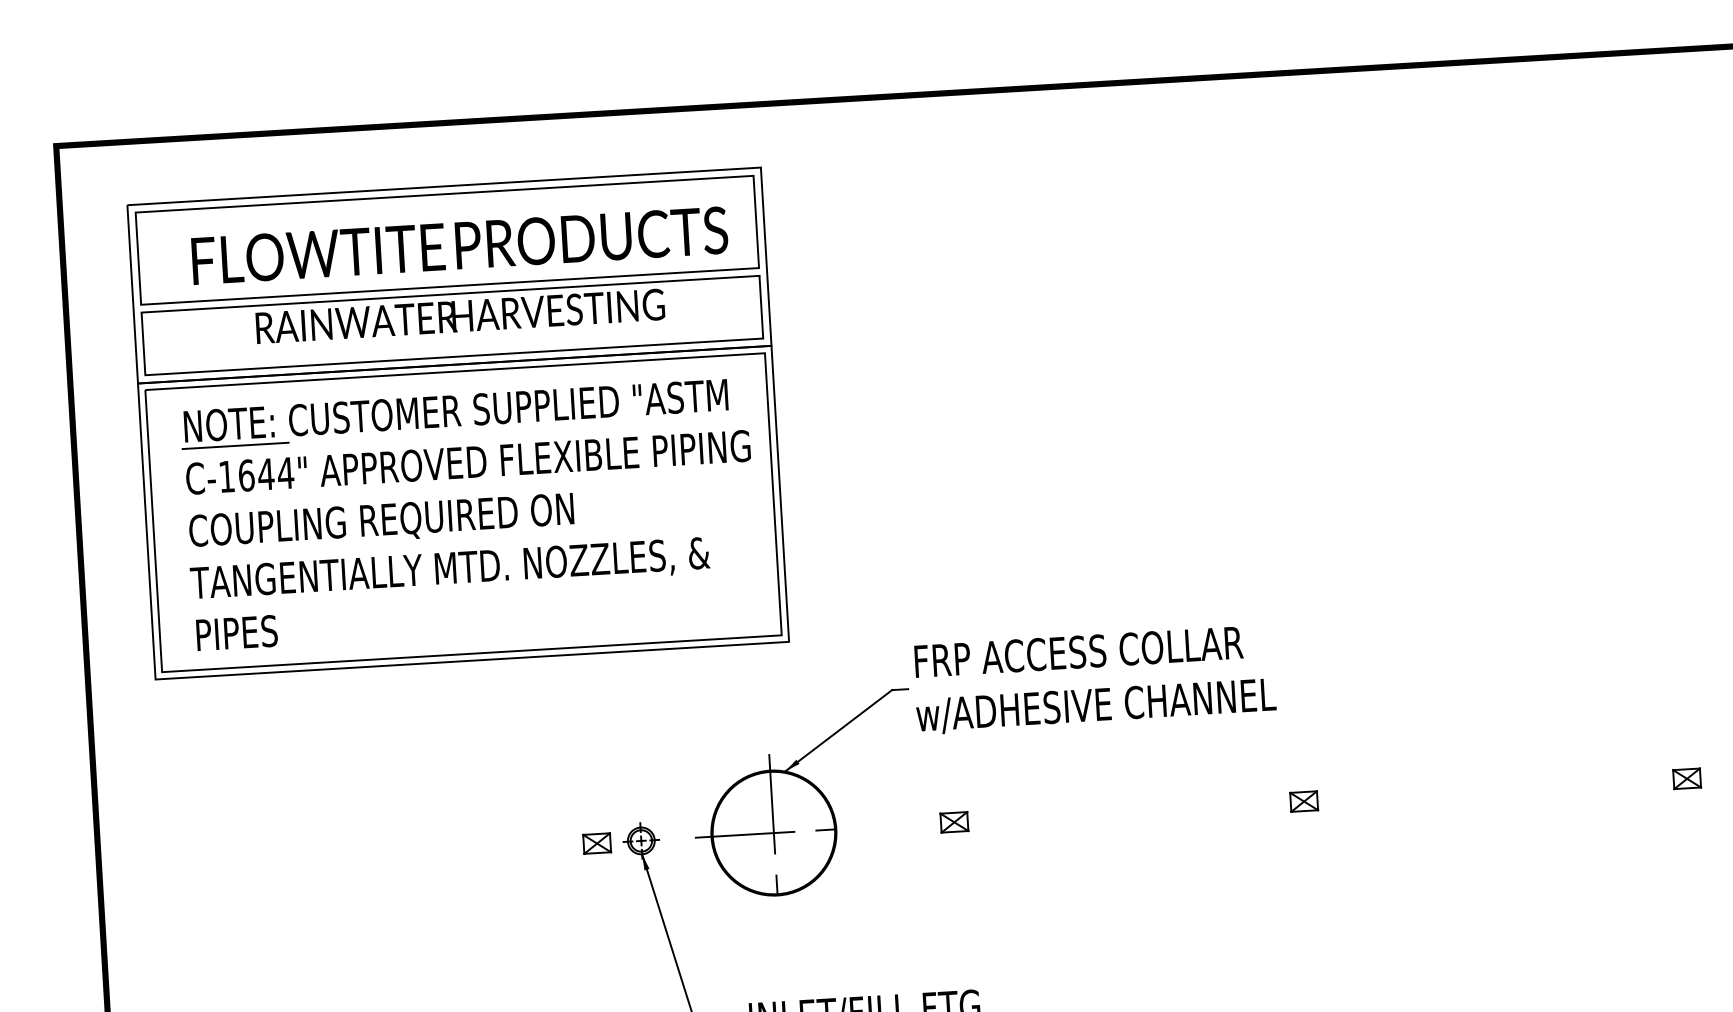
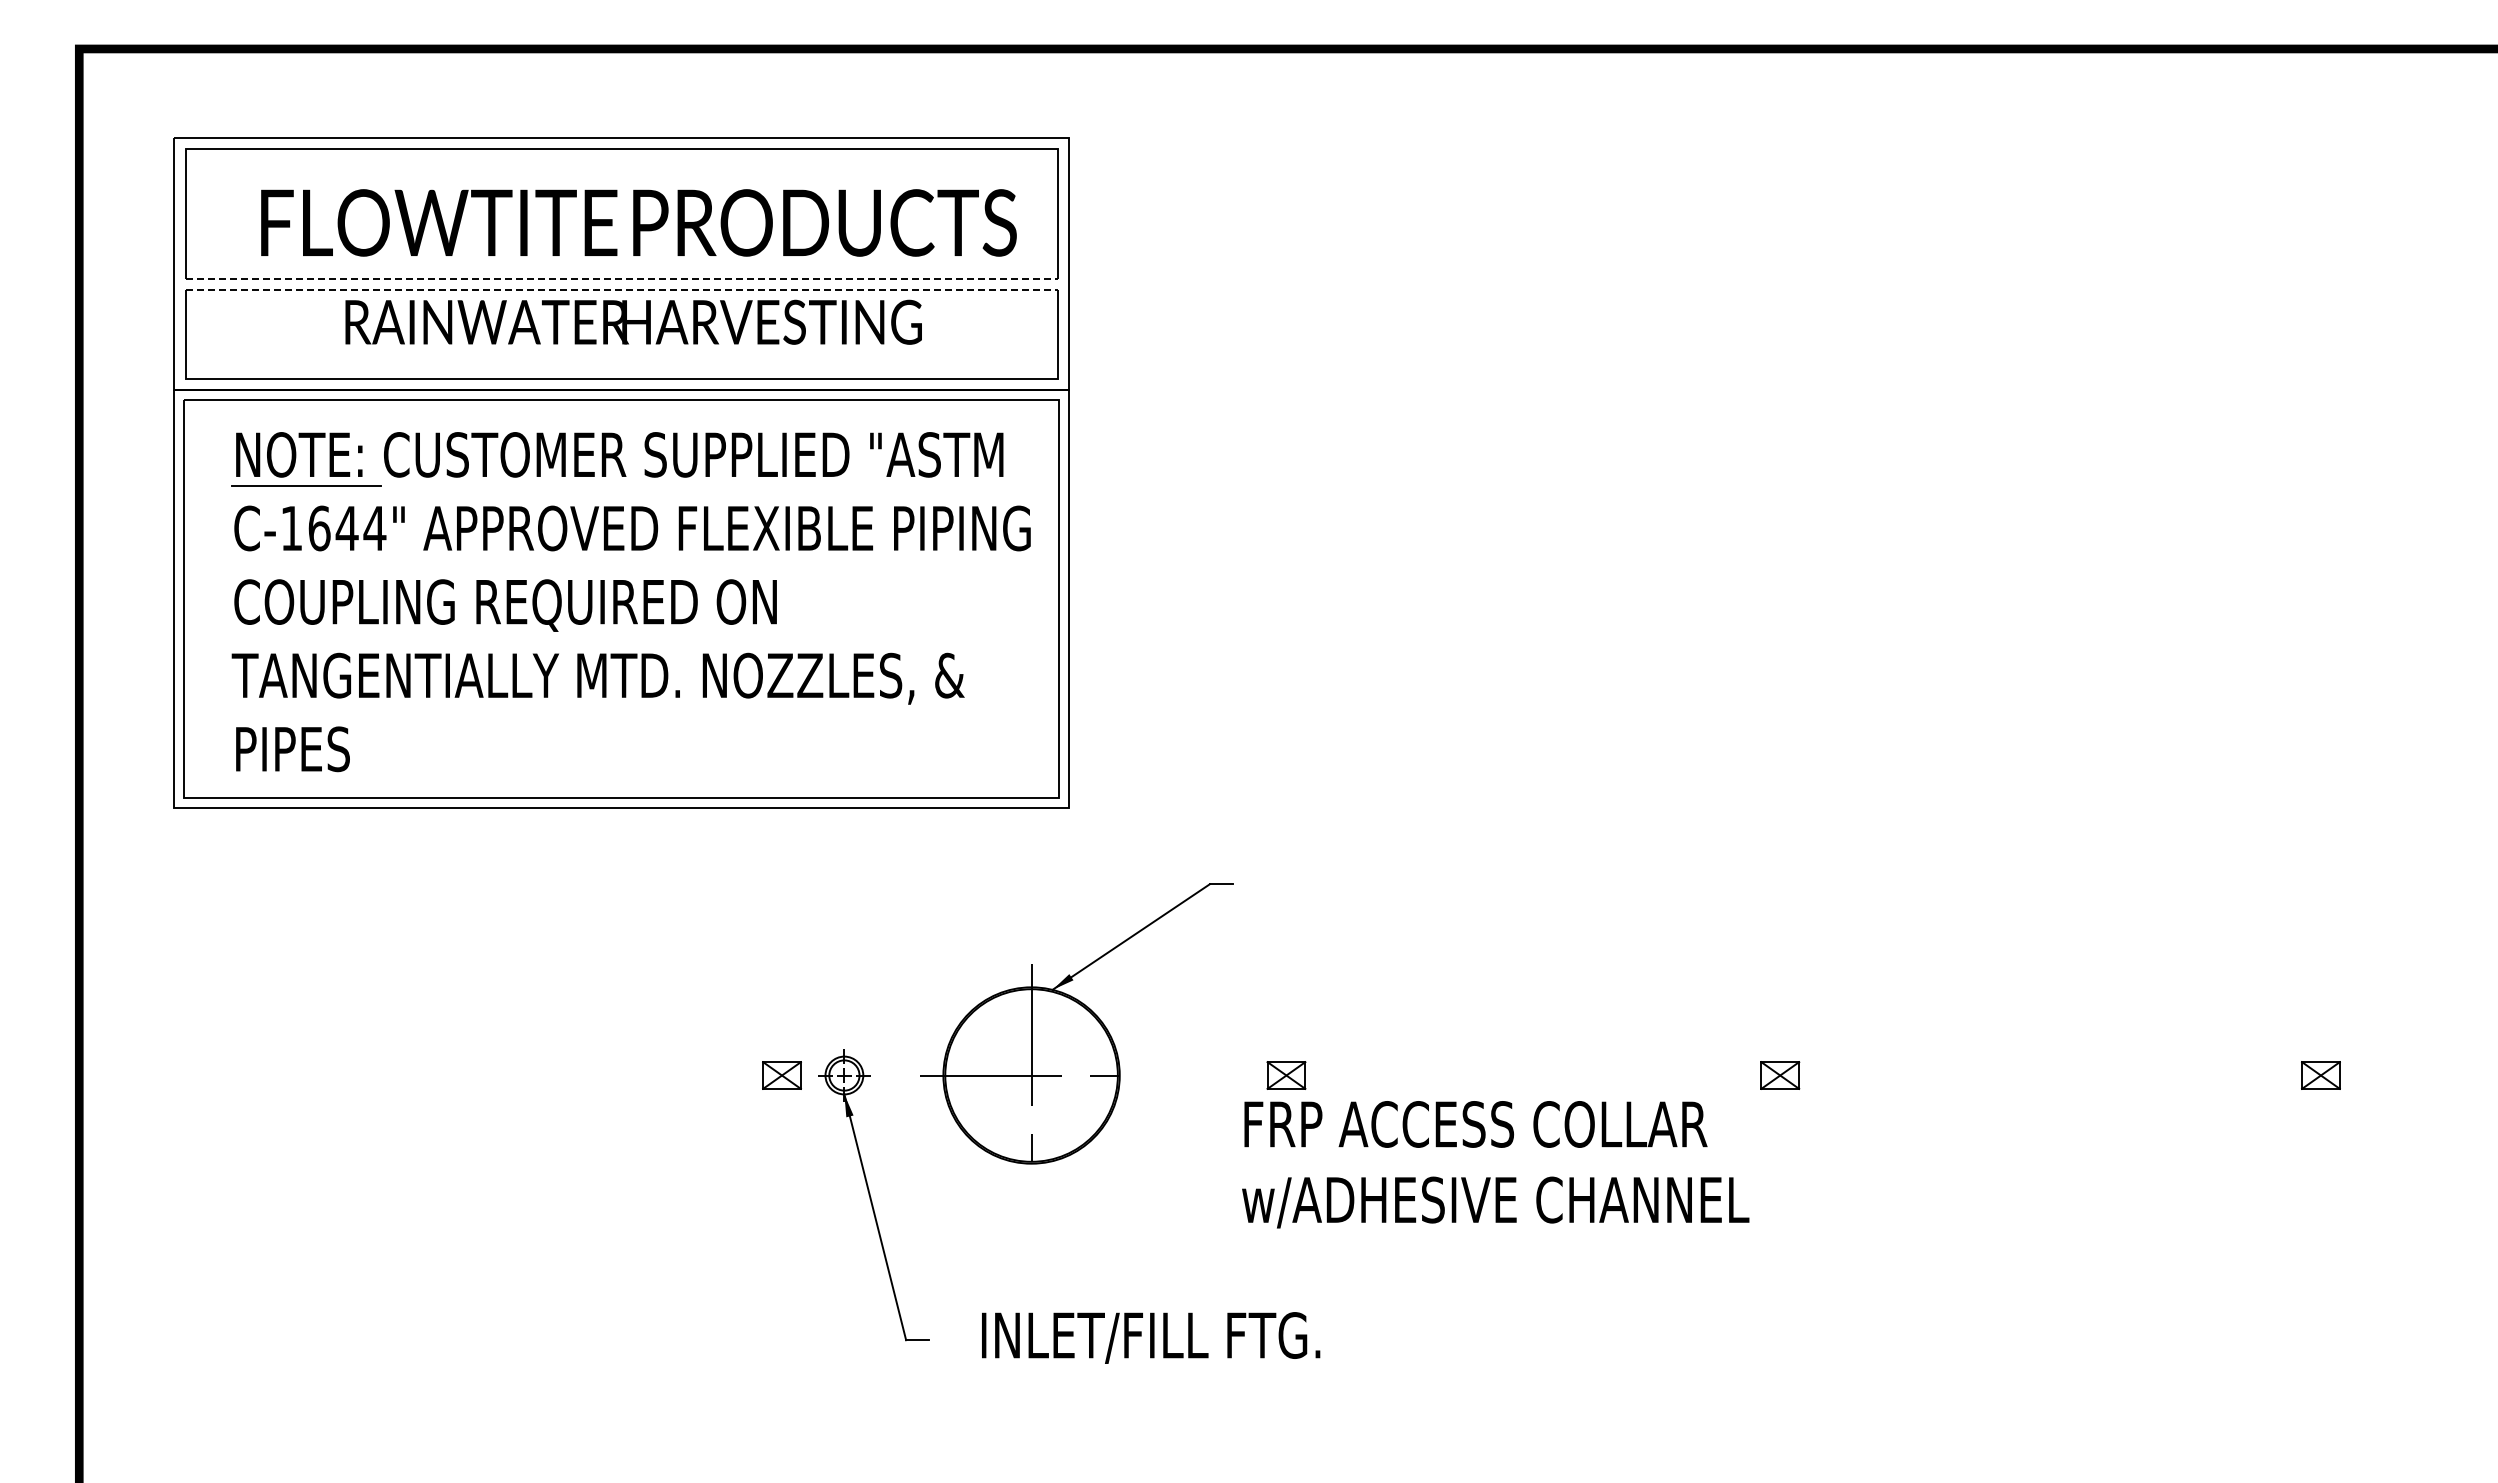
line: (450, 286) -> (622, 279), solid -> dashed
line: (451, 294) -> (622, 290), solid -> dashed
text: (1094, 679) -> (1495, 1164), moved

